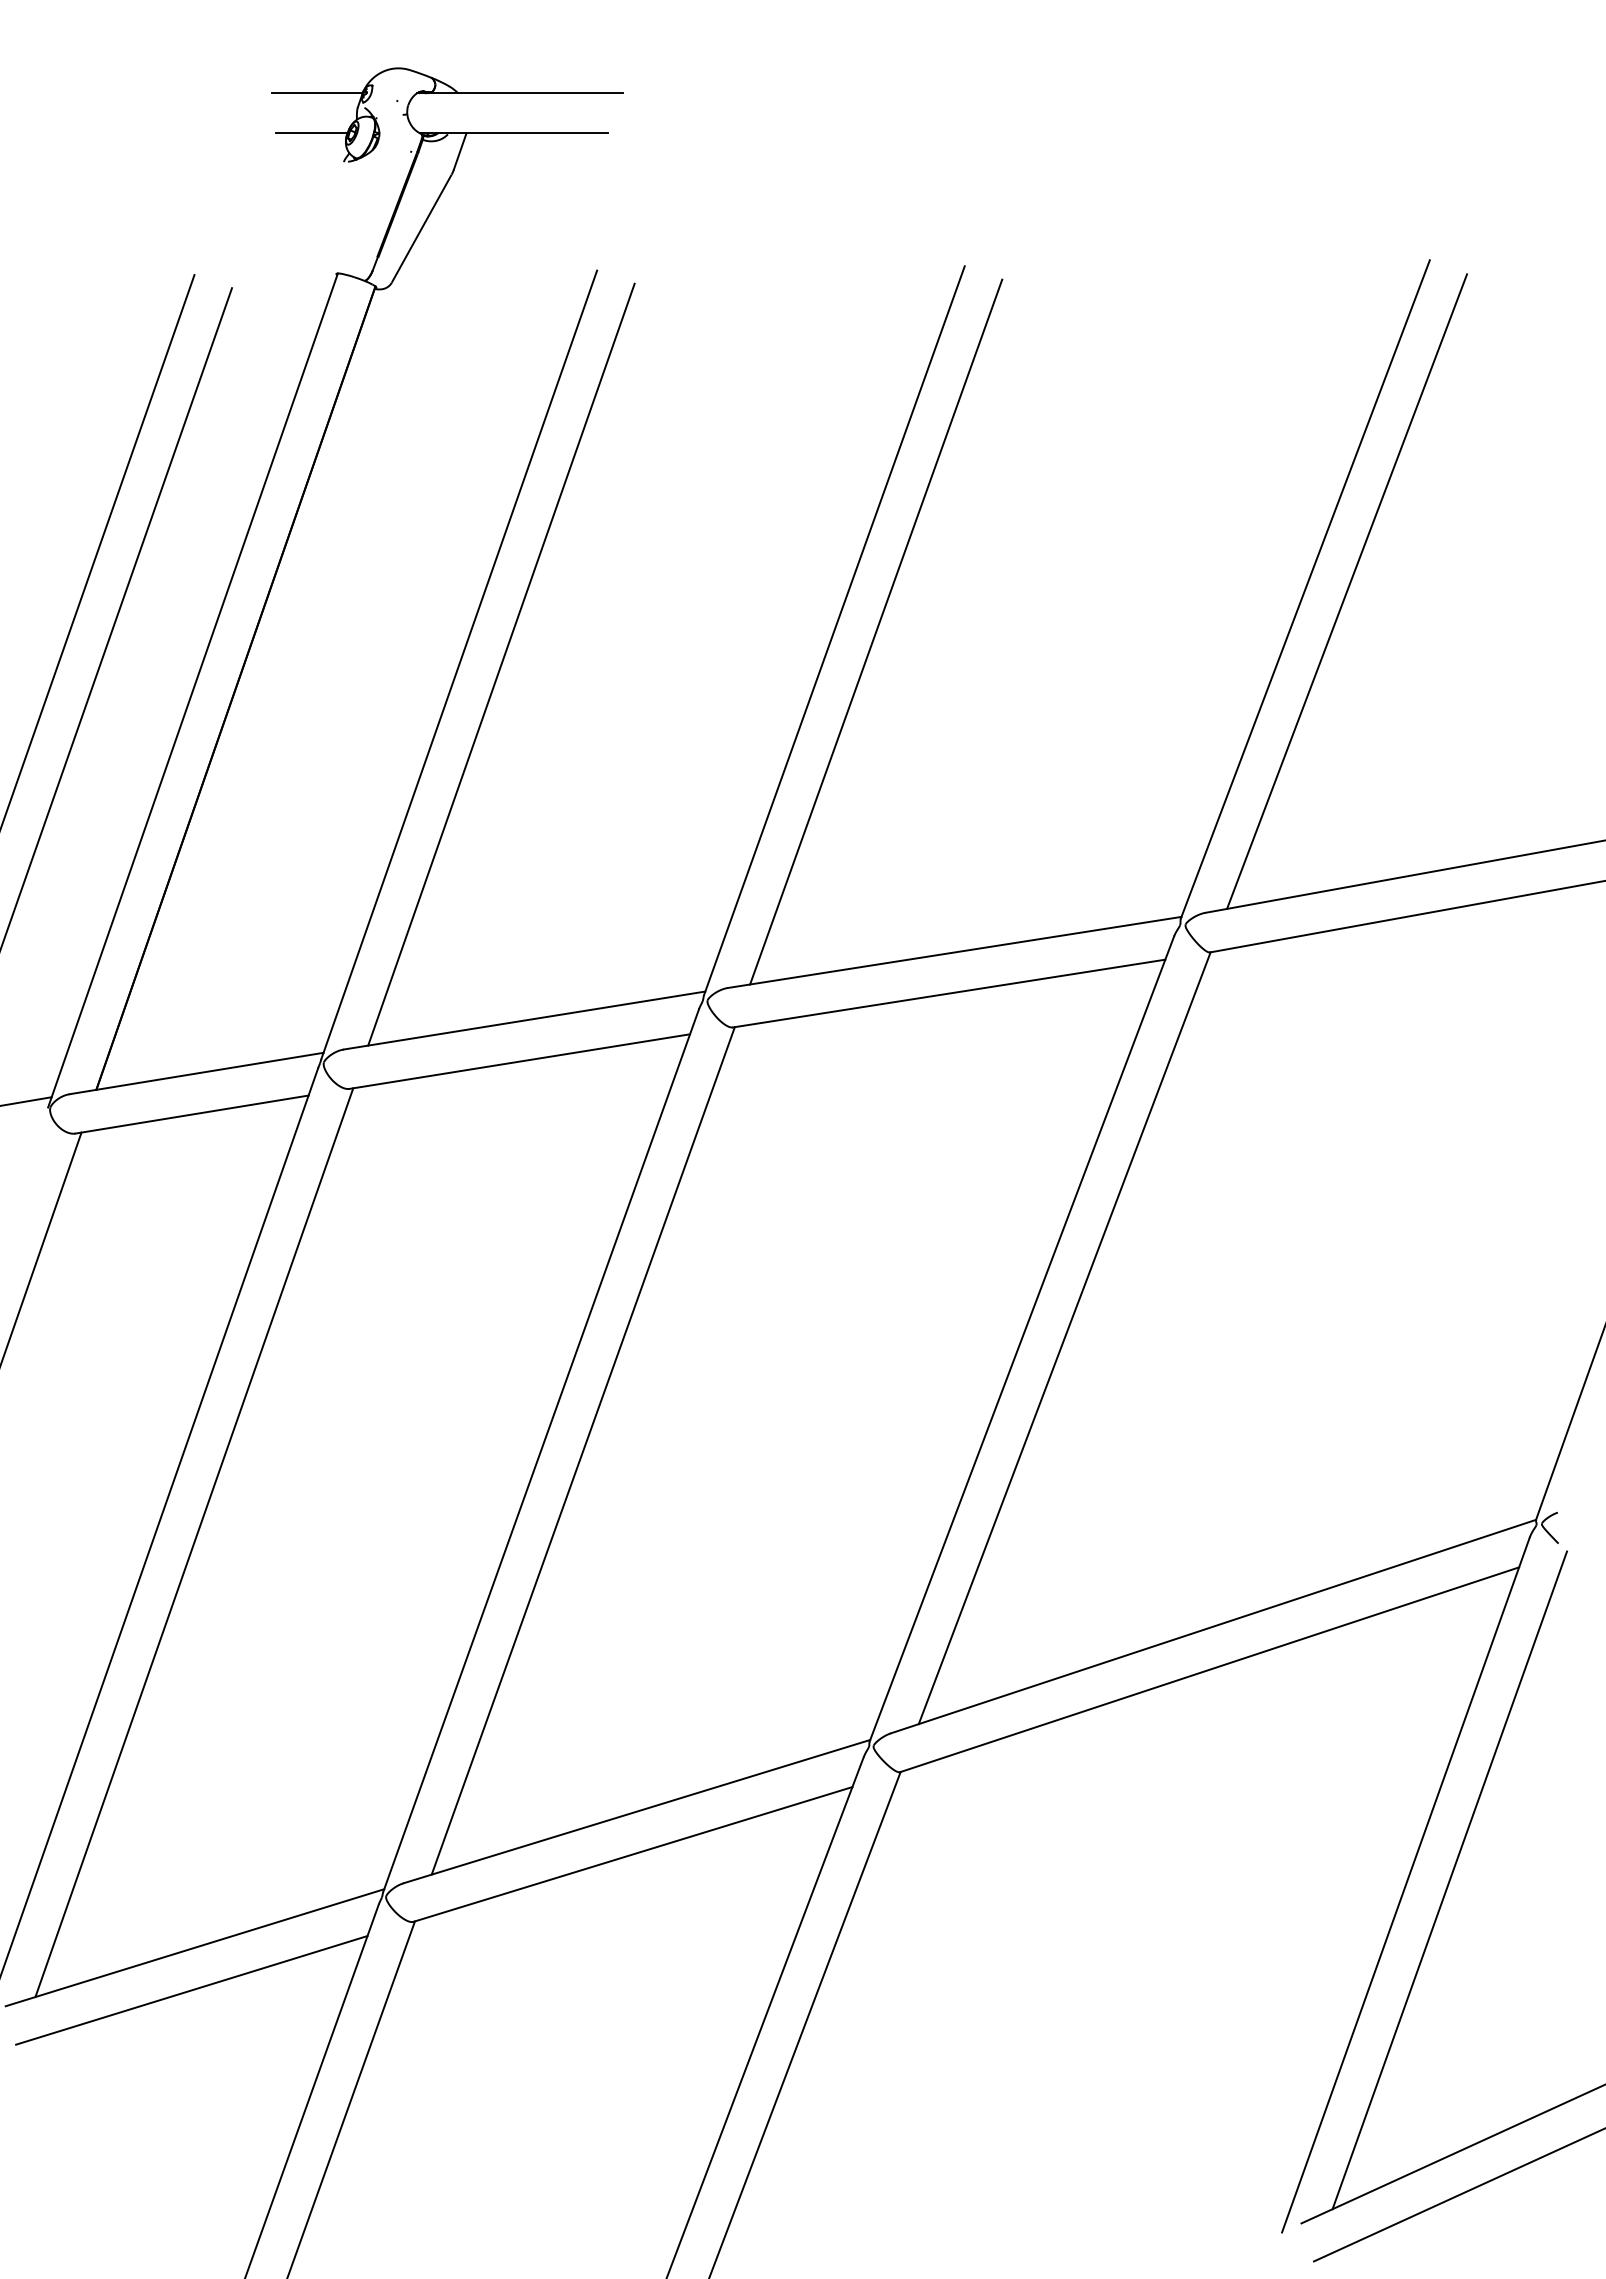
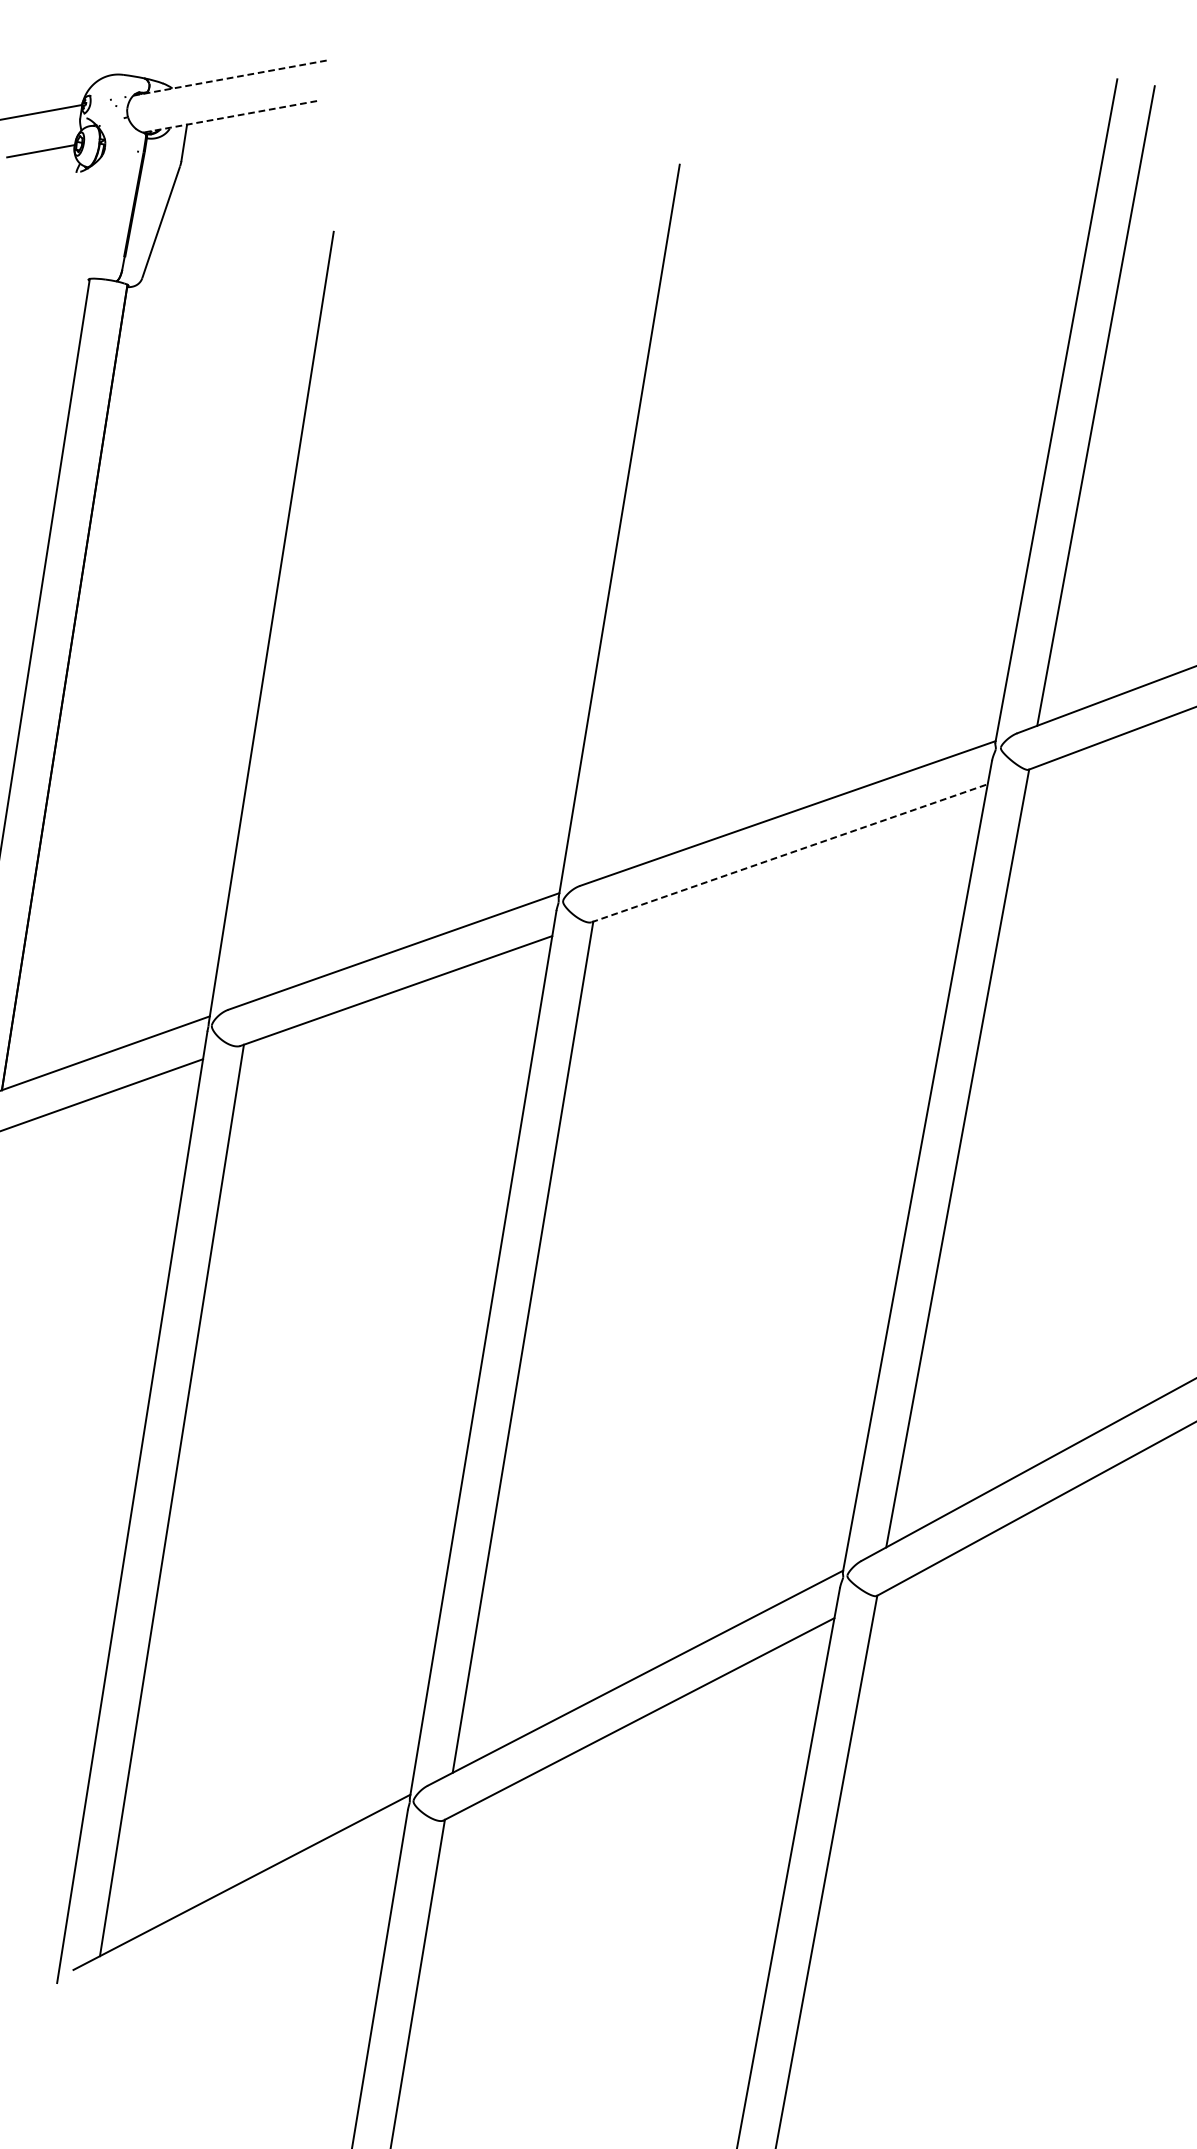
line: (520, 93) -> (231, 77), solid -> dashed
line: (515, 133) -> (233, 116), solid -> dashed
line: (876, 631) -> (659, 524), removed
line: (501, 664) -> (311, 619), removed
line: (949, 993) -> (789, 853), solid -> dashed
line: (191, 1990) -> (246, 1923), removed

